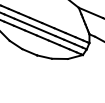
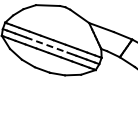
line: (35, 28) -> (47, 45), solid -> dashed

